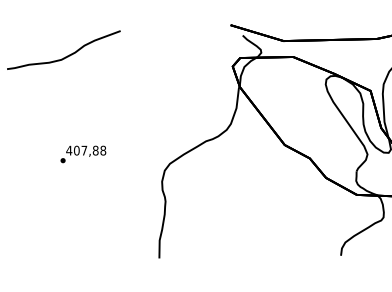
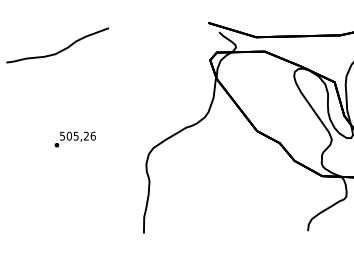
text: (86, 150) -> (78, 136), 407,88 -> 505,26

